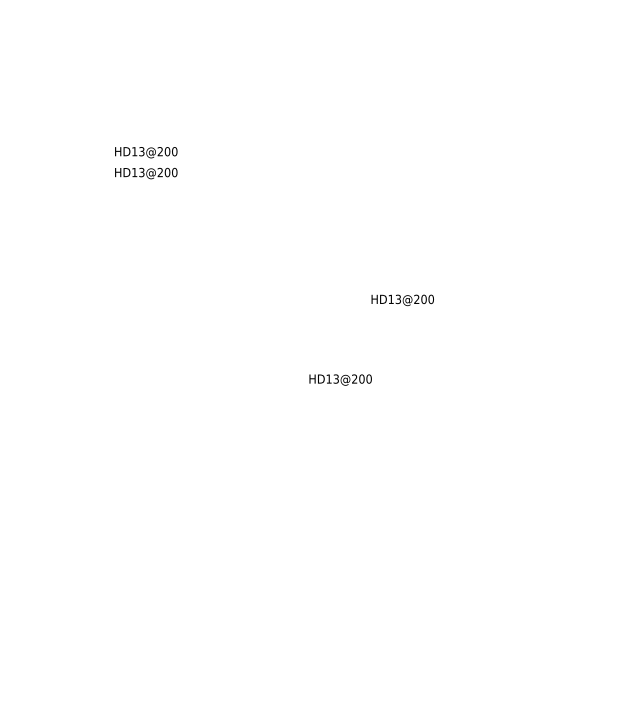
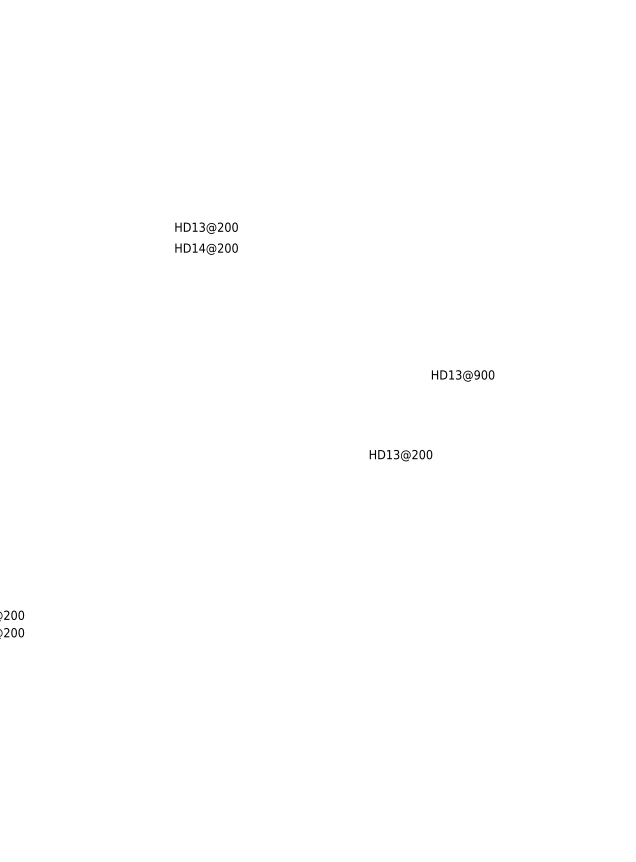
text: (142, 171) -> (202, 247), HD13@200 -> HD14@200
text: (416, 298) -> (476, 374), HD13@200 -> HD13@900

